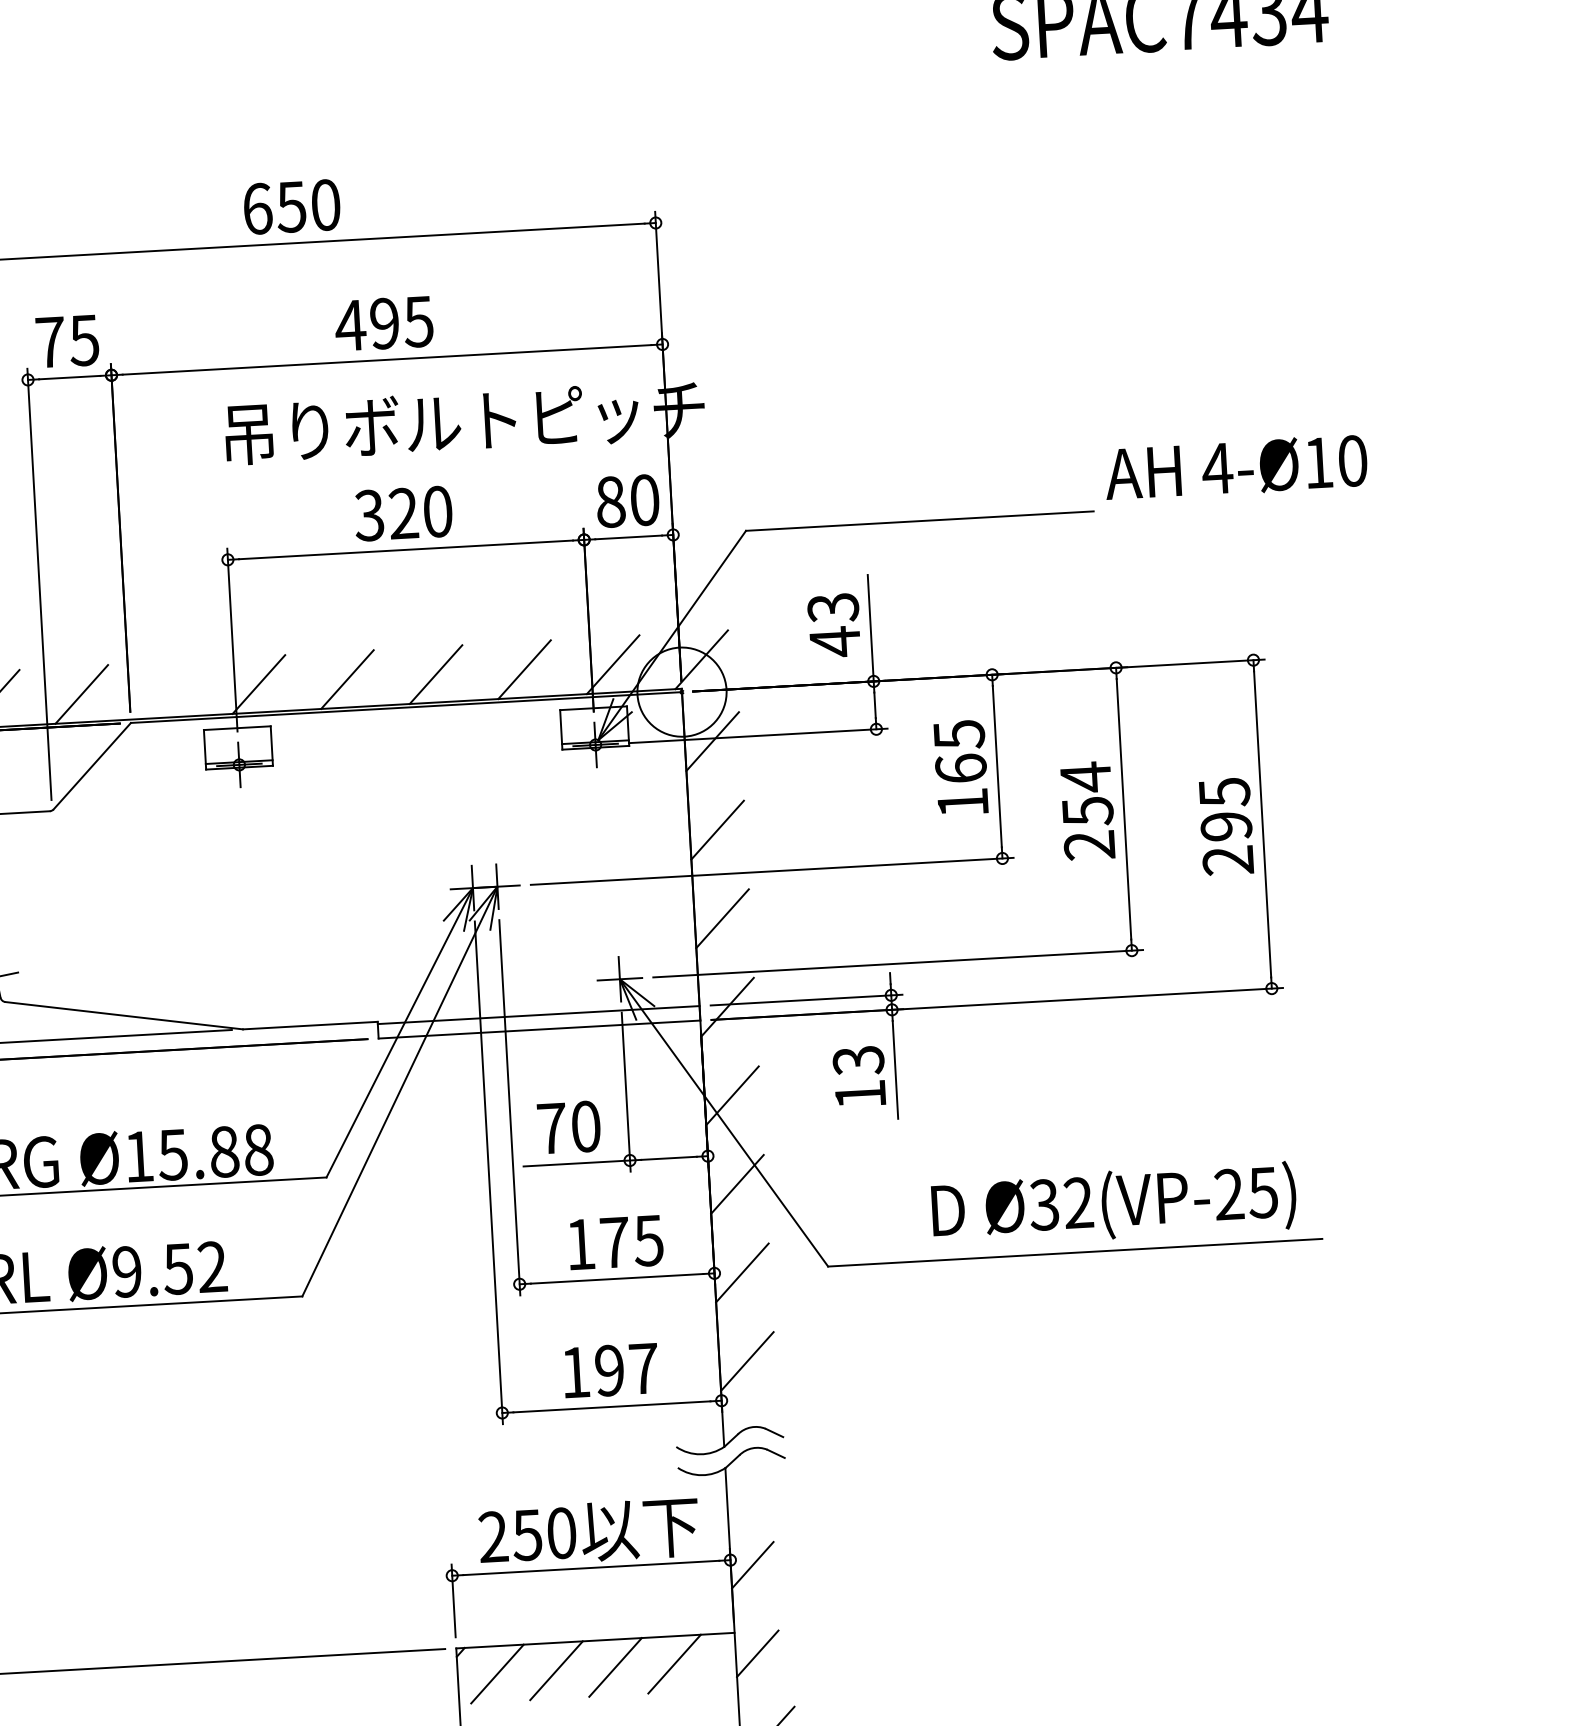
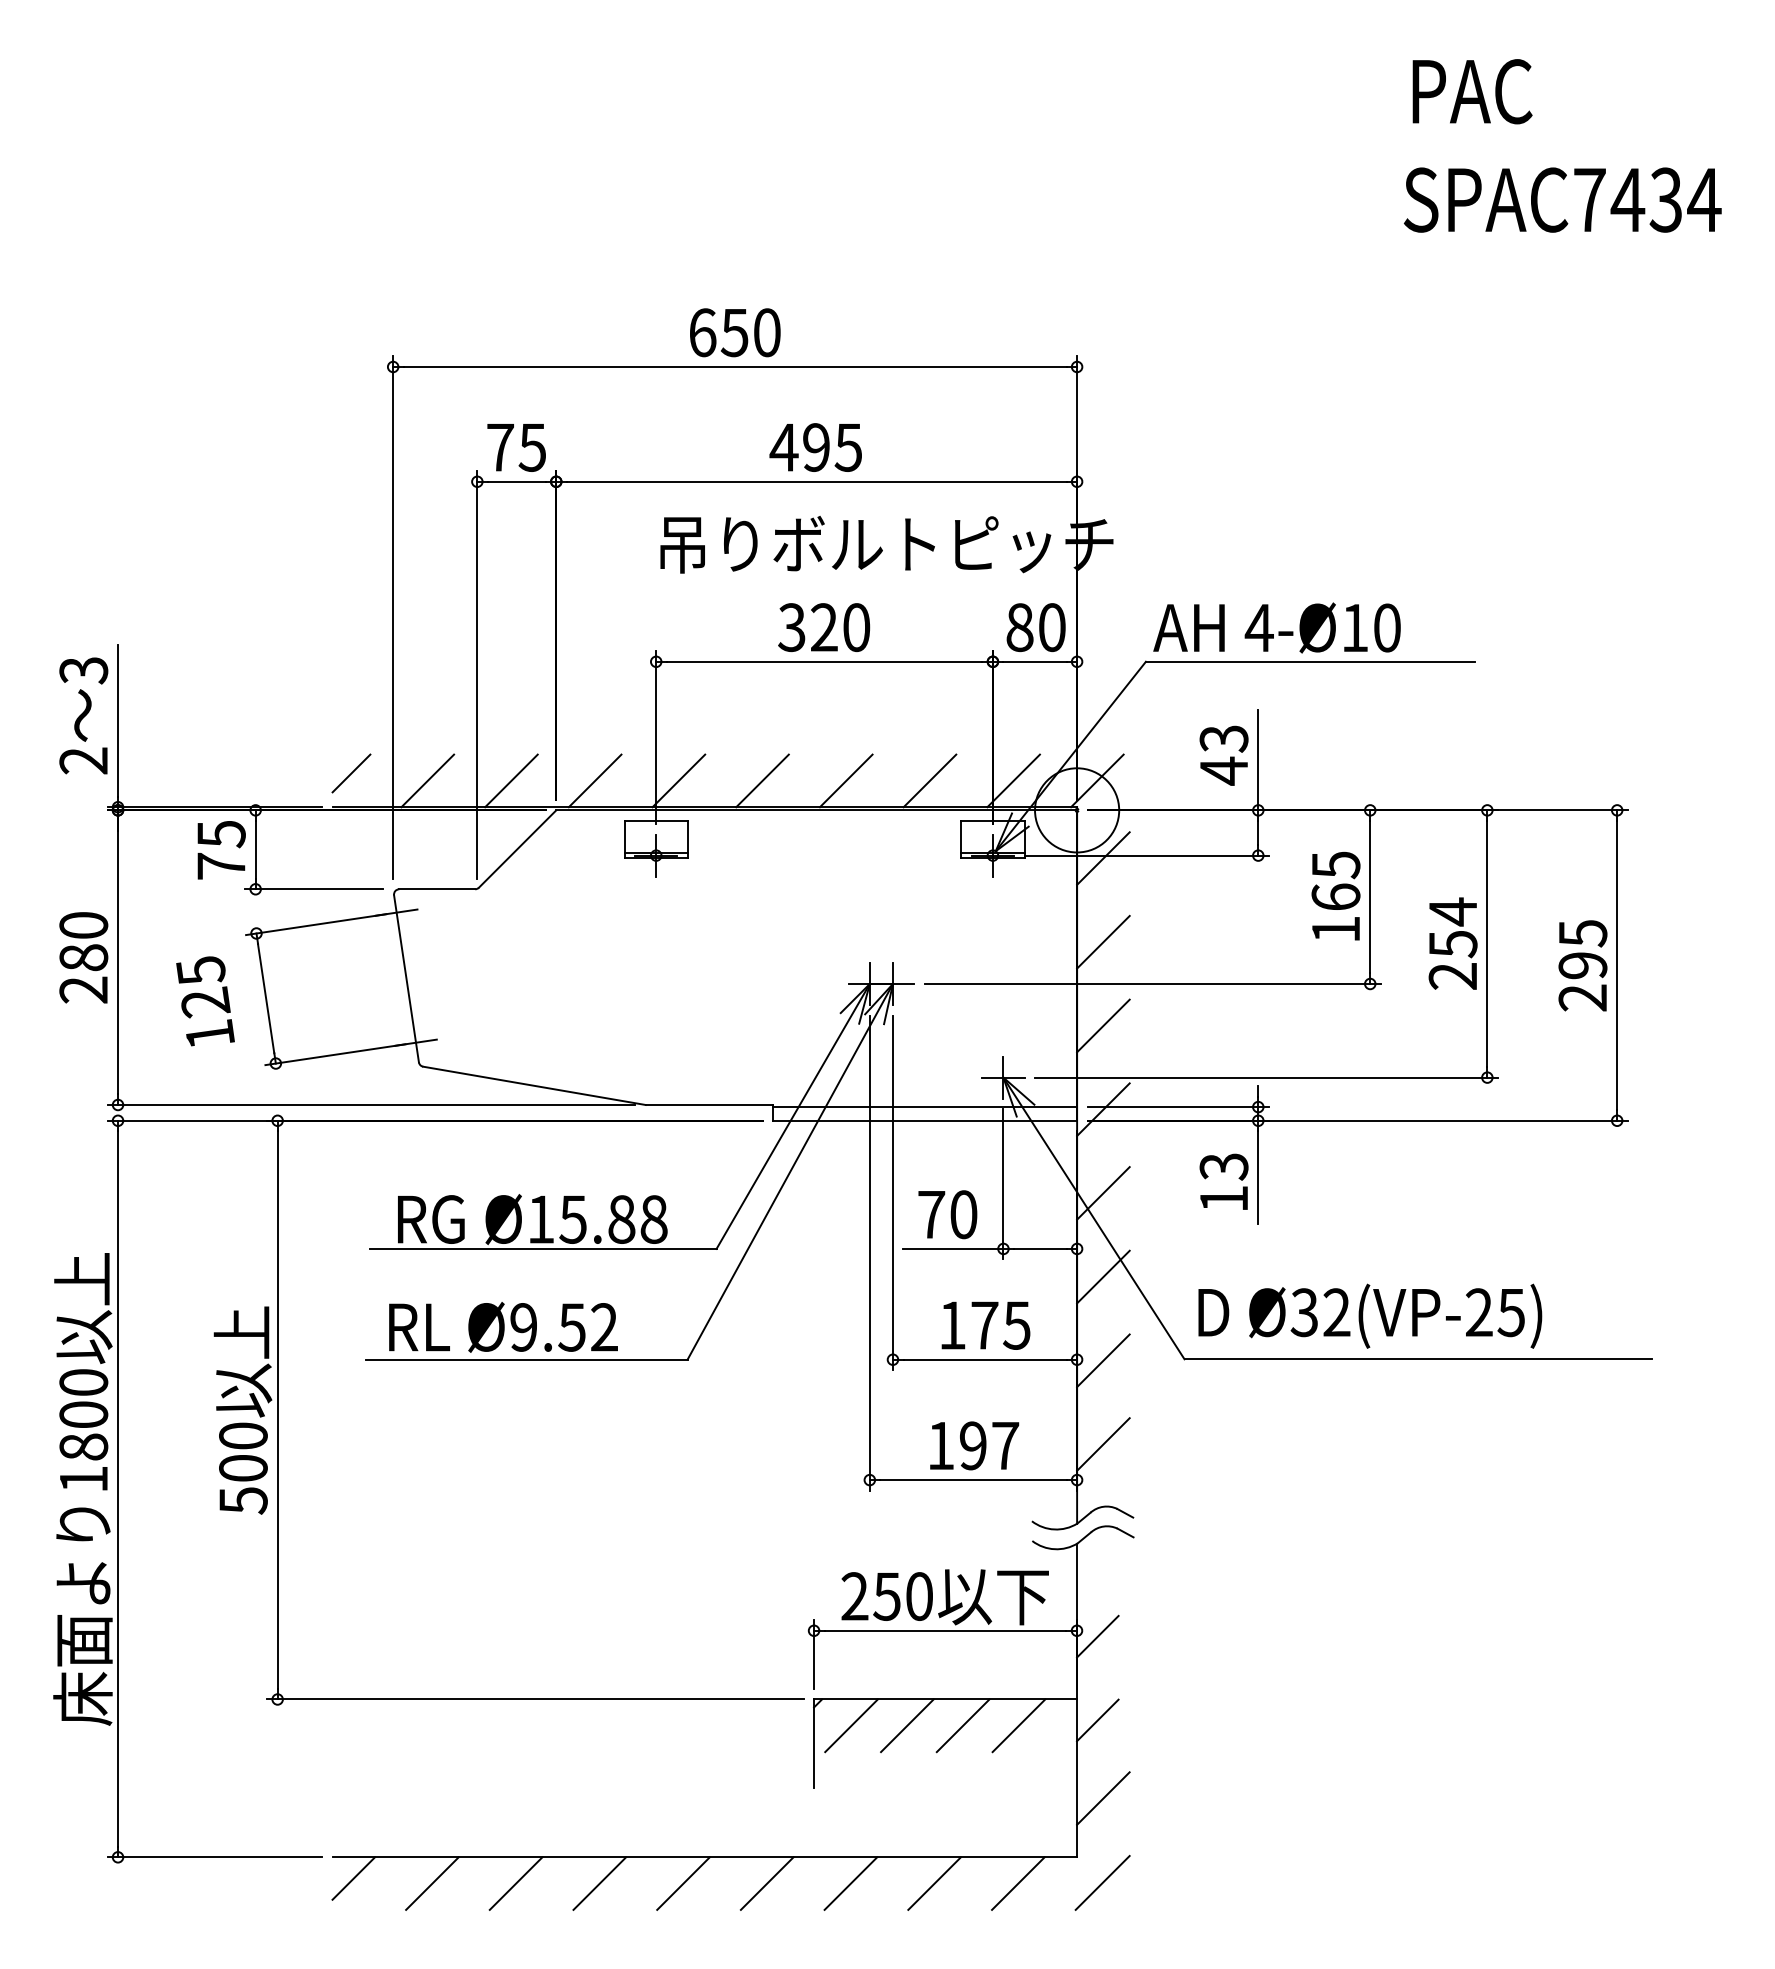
text: (1235, 467) -> (1276, 627), moved
line: (169, 689) -> (594, 780), added
text: (1114, 1204) -> (1370, 1315), moved

